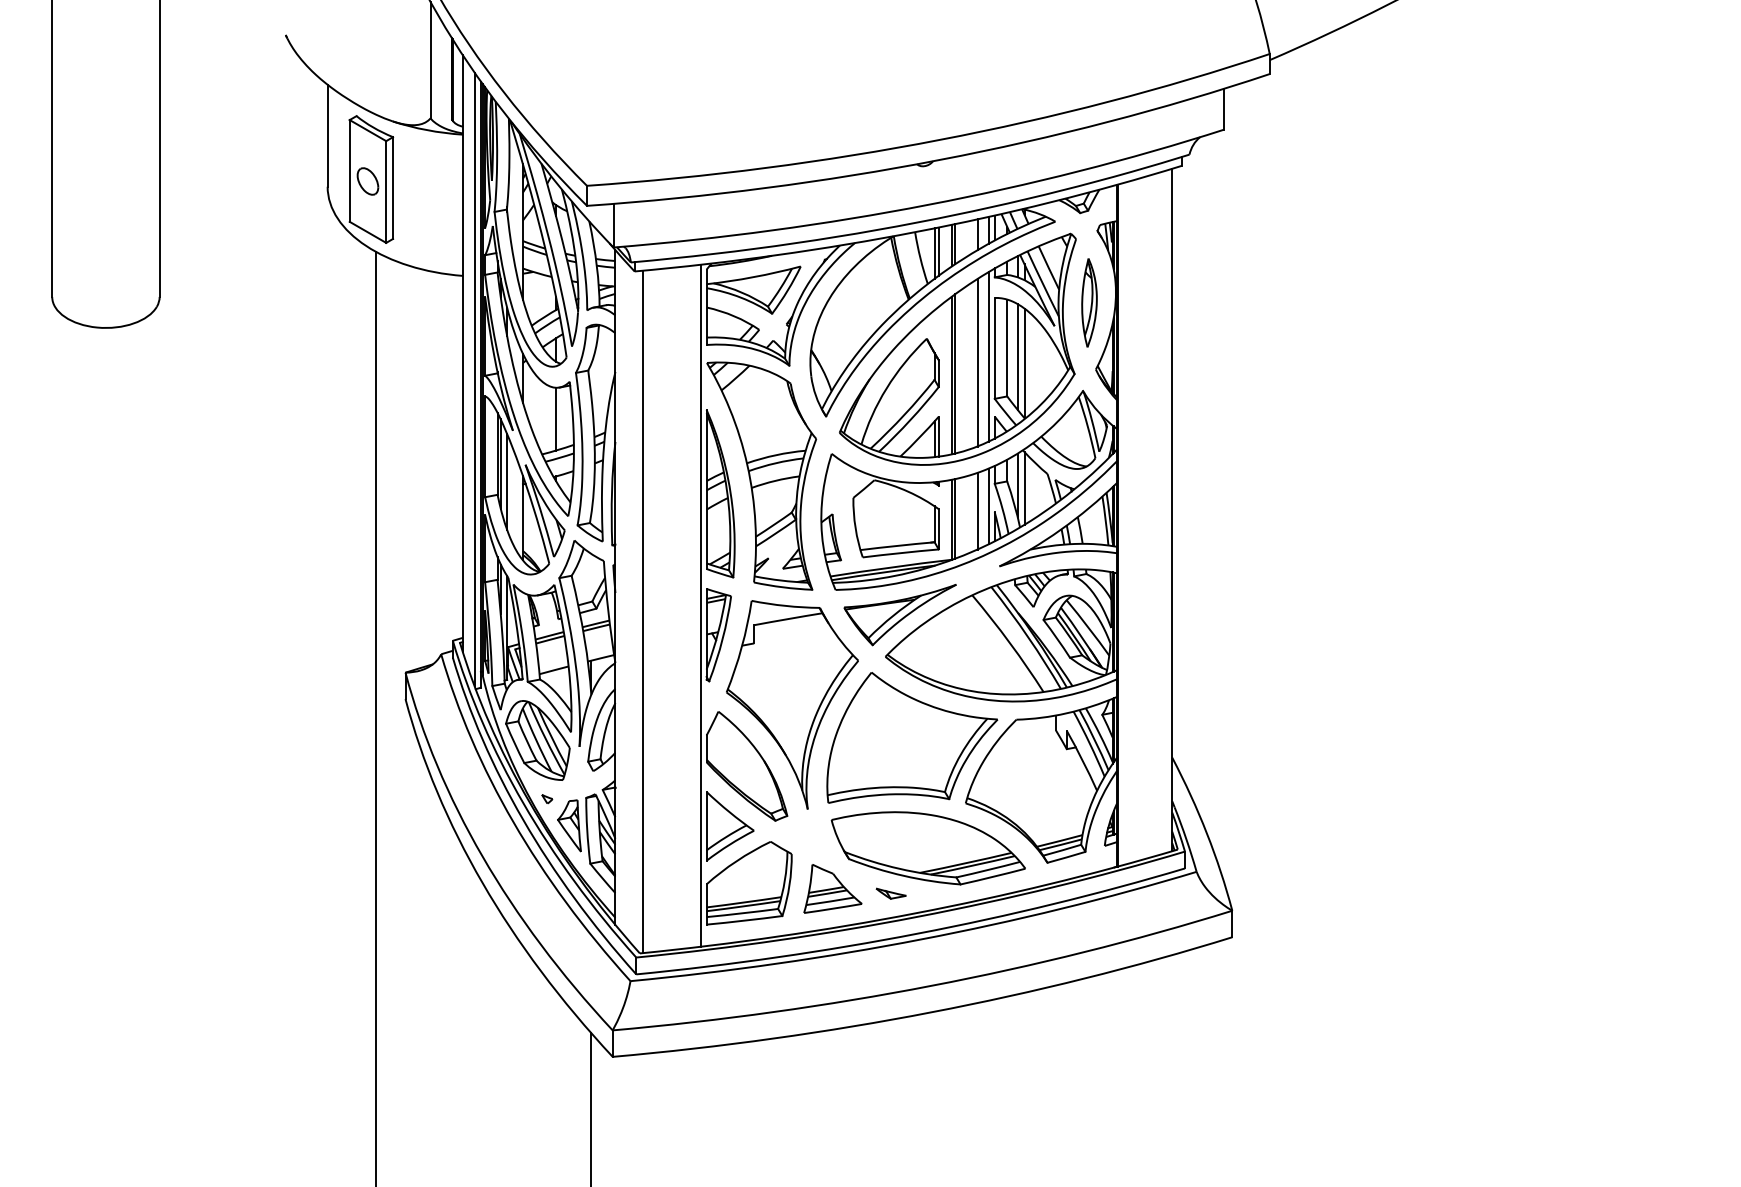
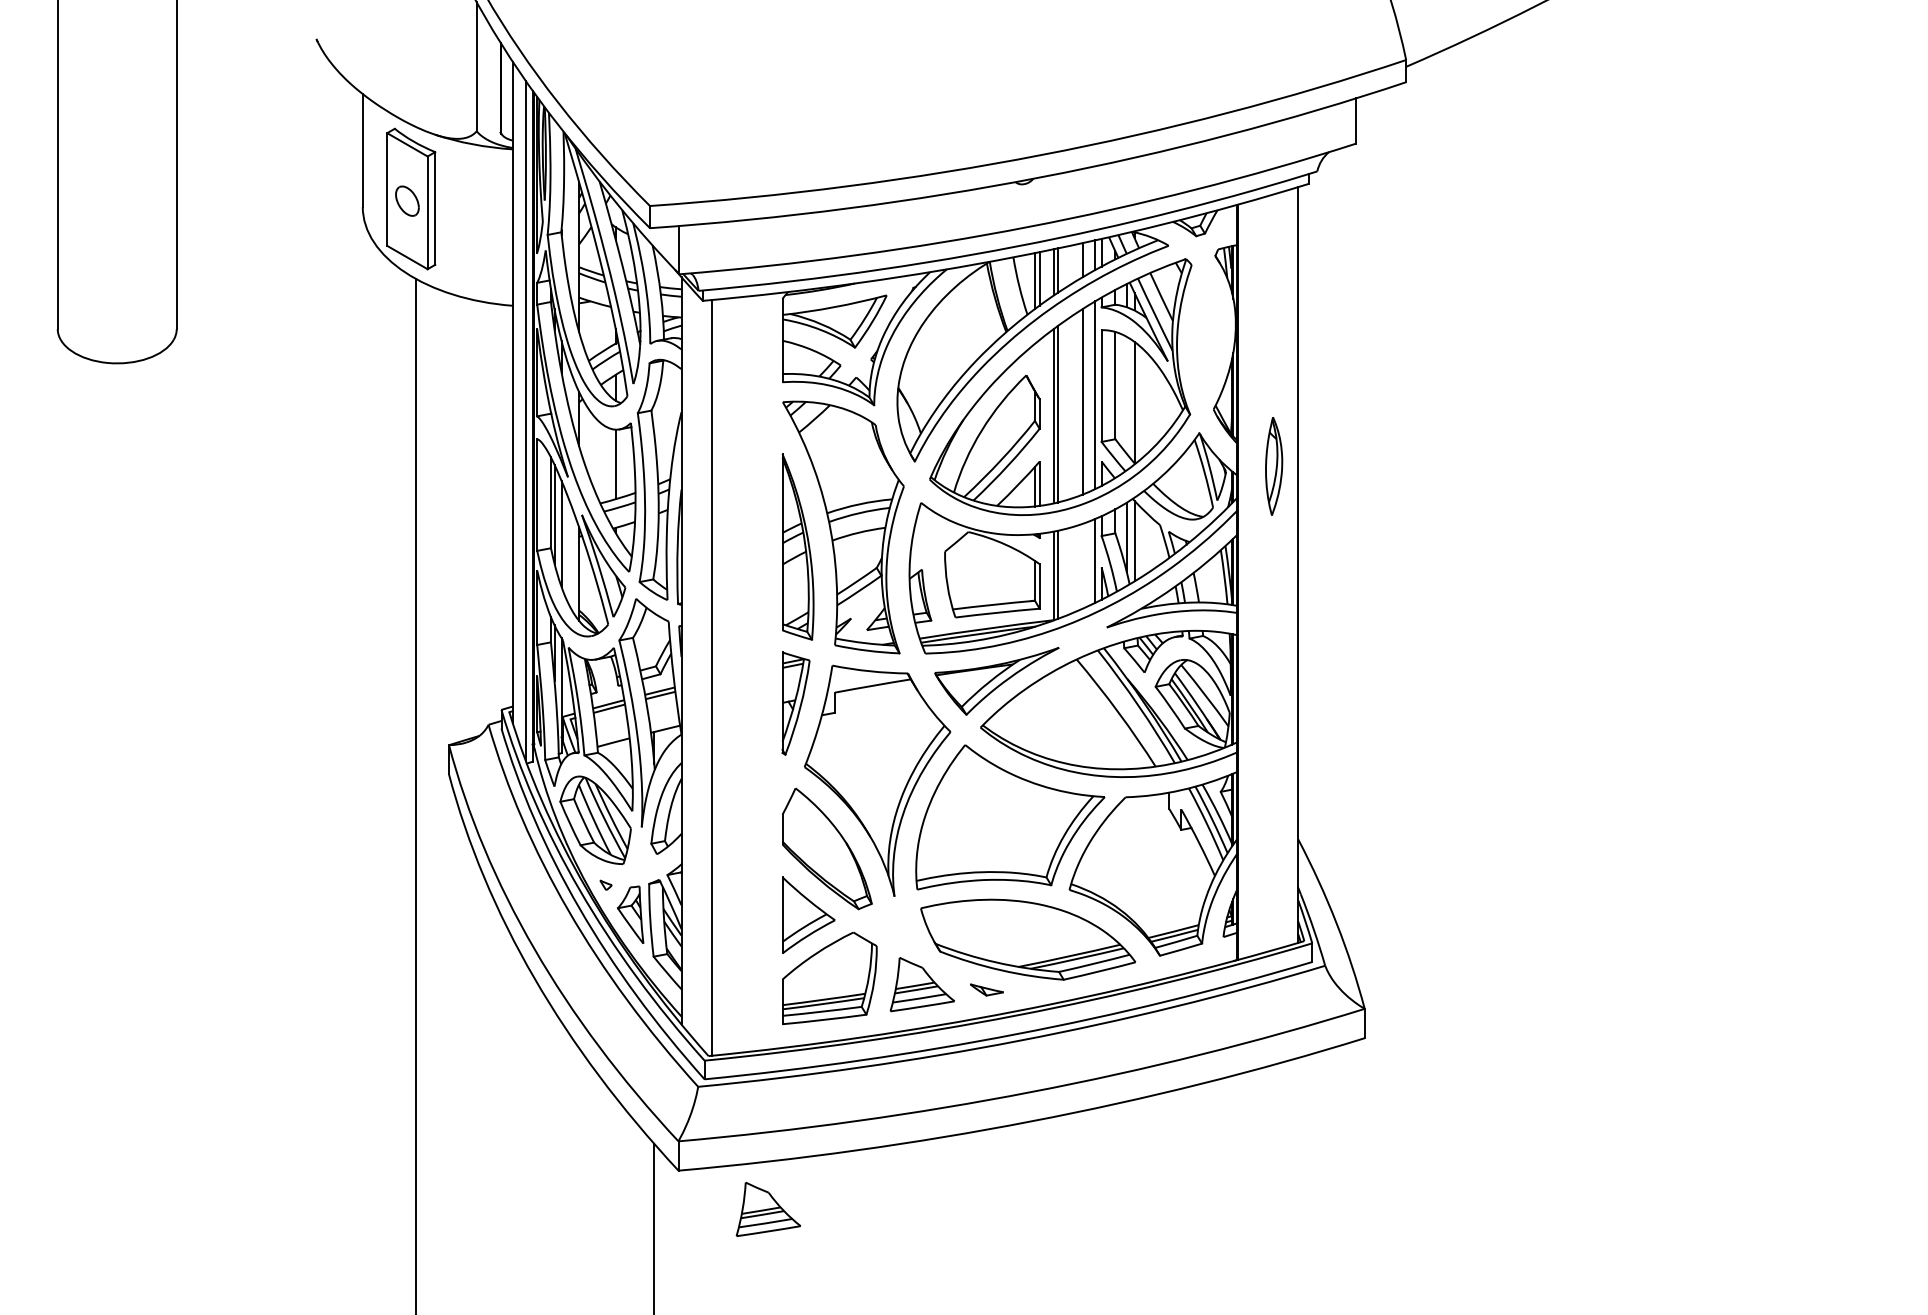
part: (1089, 302) -> (1274, 465), moved
line: (1017, 356) -> (1126, 395), removed
line: (977, 510) -> (1082, 565), removed
line: (701, 605) -> (776, 670), removed
part: (693, 1091) -> (767, 1209), added

